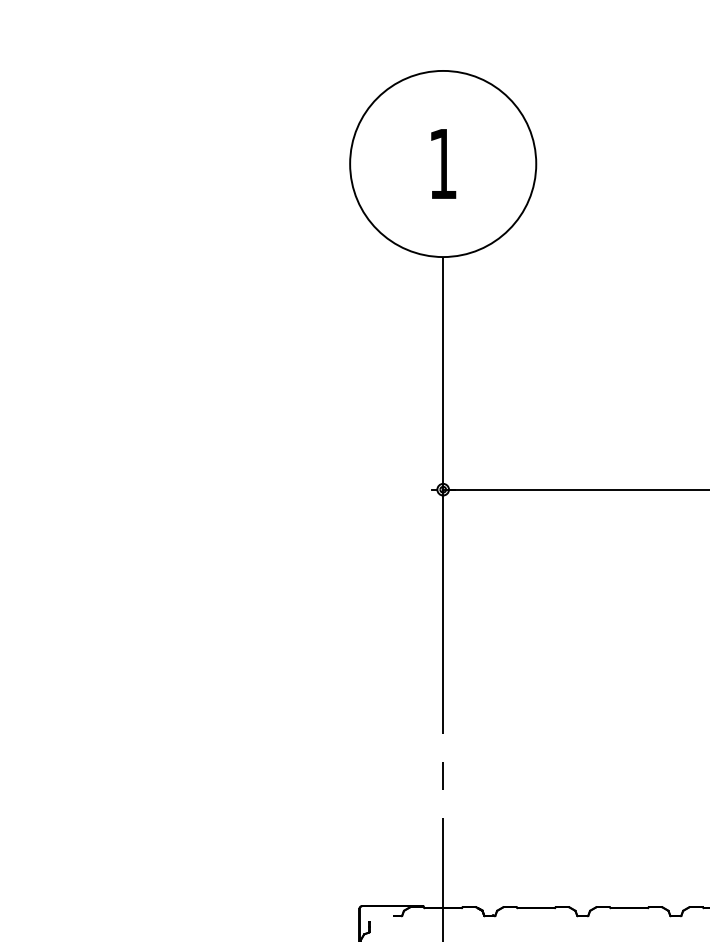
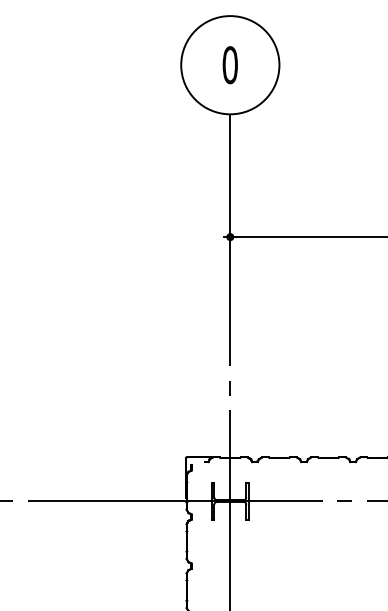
text: (441, 164) -> (229, 65), 1 -> 0

